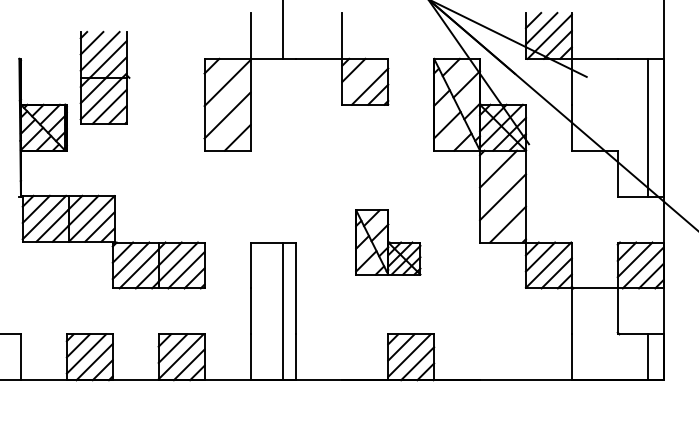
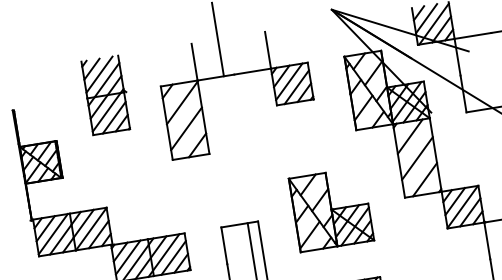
part: (104, 77) -> (106, 95), moved
line: (361, 78) -> (288, 81), added
part: (388, 242) -> (331, 209), size x1.43

